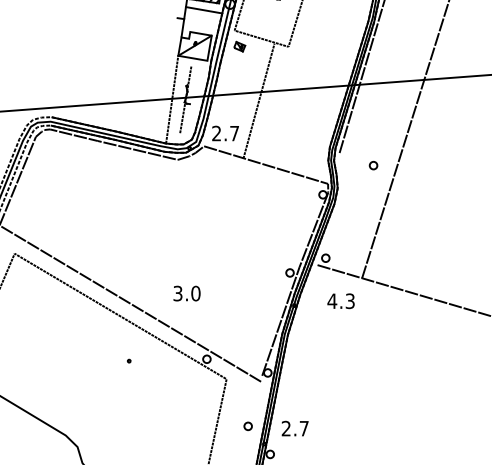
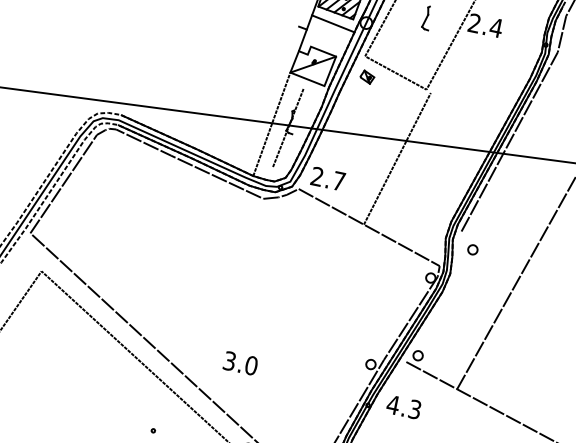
line: (258, 100) -> (397, 157), moved
part: (373, 165) -> (472, 249), moved
text: (340, 301) -> (403, 407), moved

